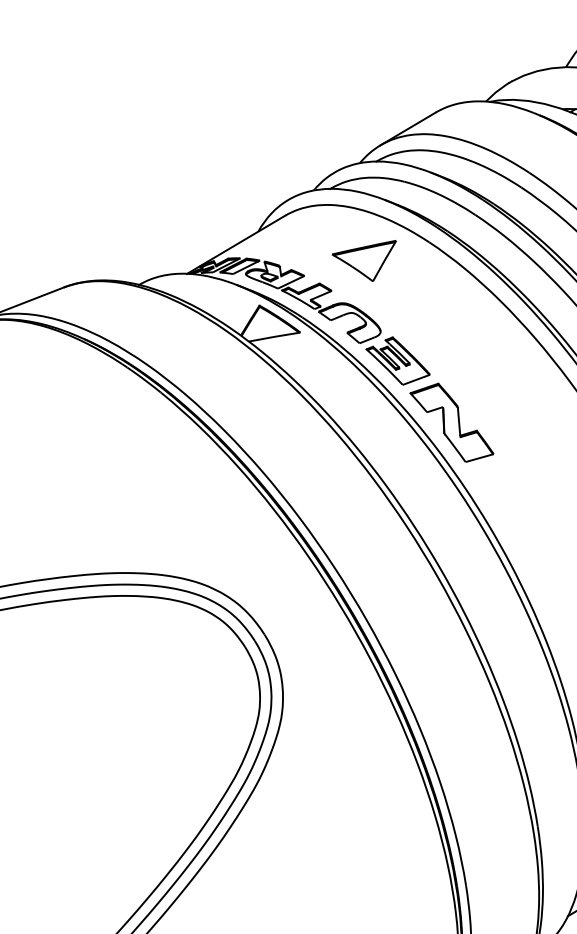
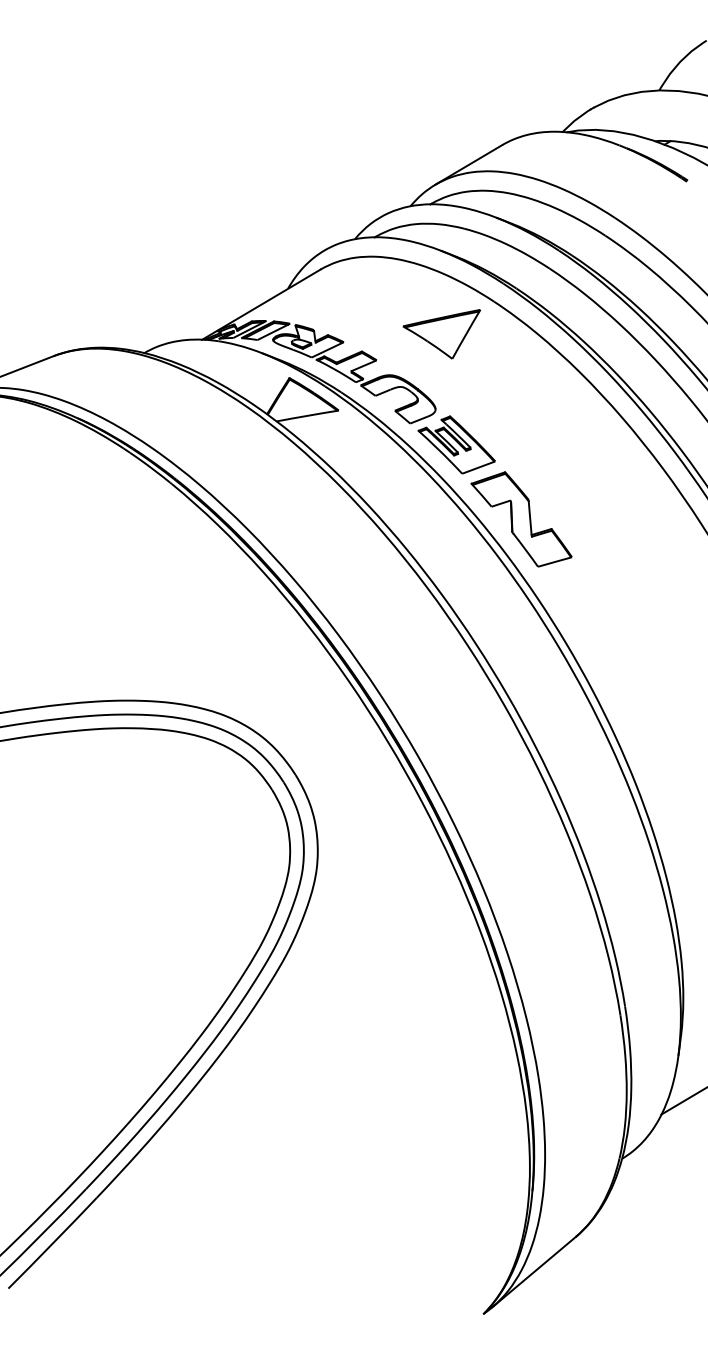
part: (364, 261) -> (441, 334), moved

